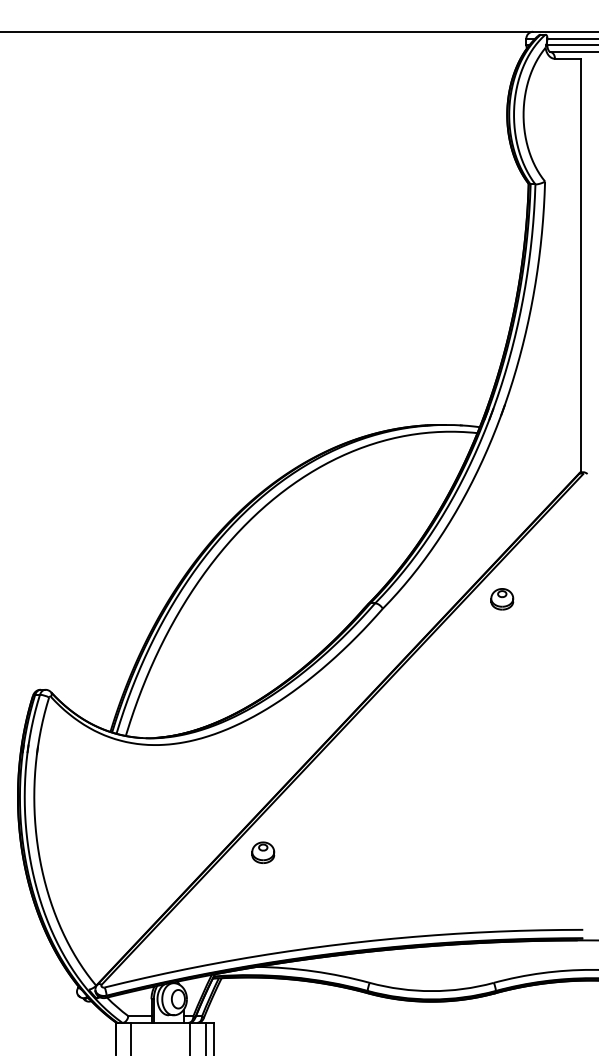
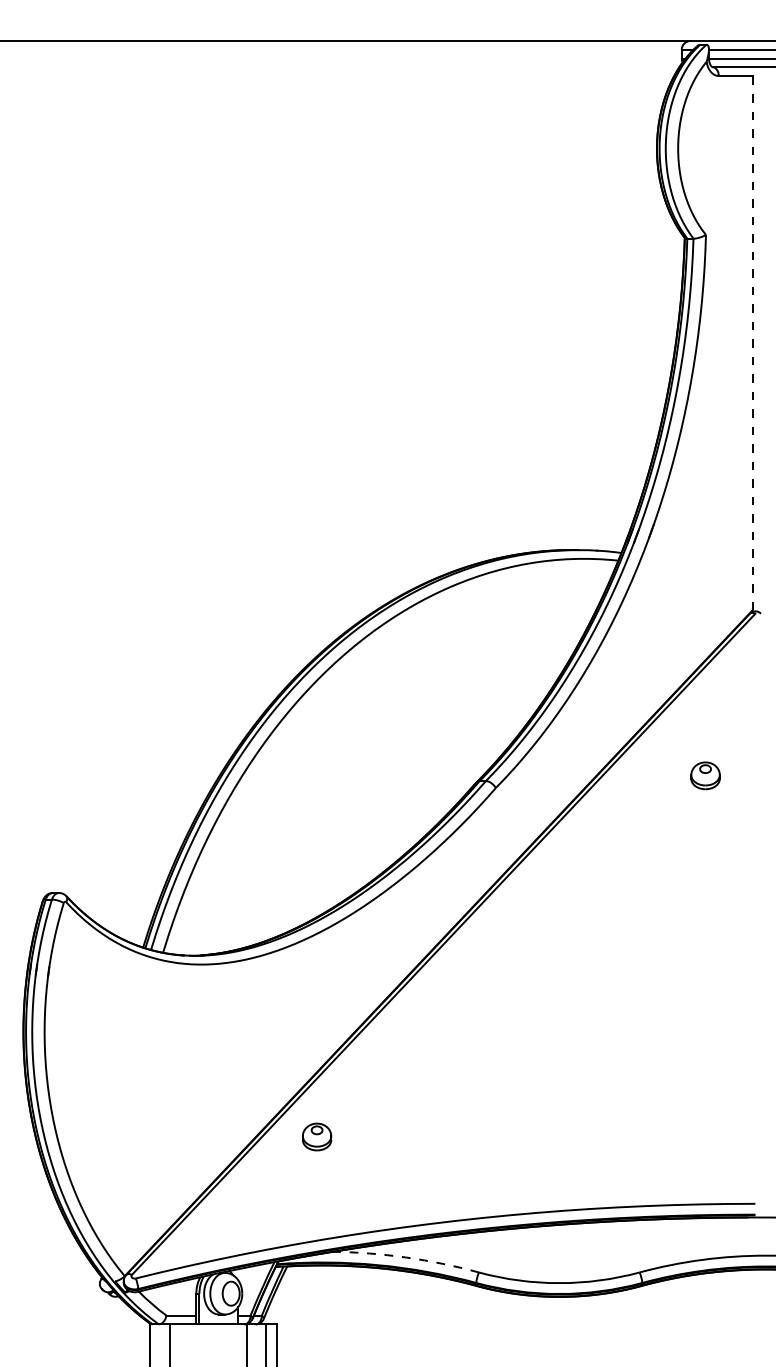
line: (581, 264) -> (752, 342), solid -> dashed
part: (502, 599) -> (705, 775), moved
part: (263, 852) -> (317, 1136), moved
arc: (313, 971) -> (406, 1257), solid -> dashed

